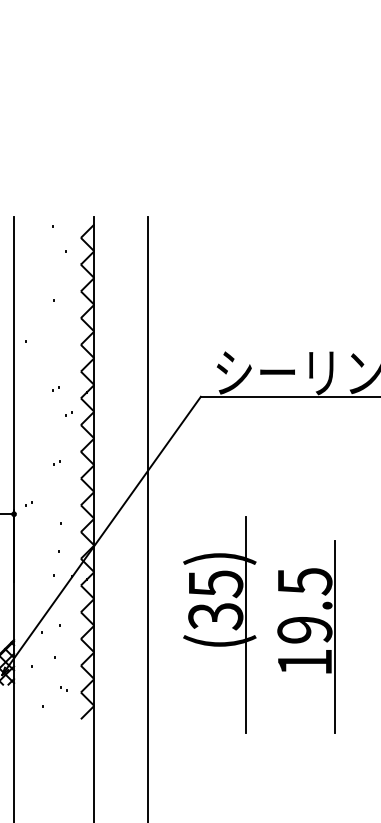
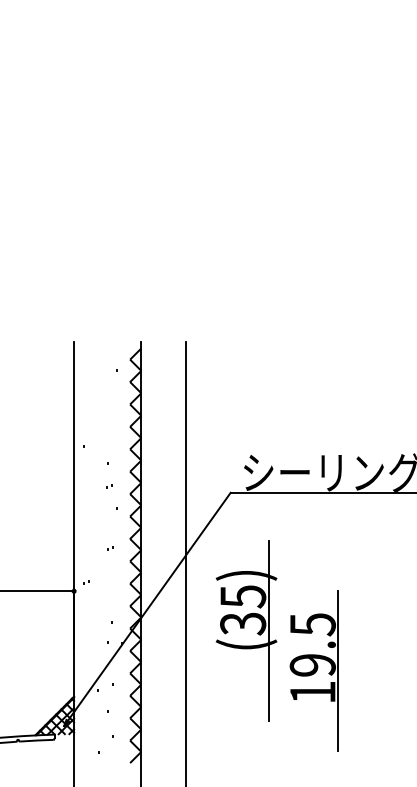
part: (219, 624) -> (246, 630), moved
part: (305, 636) -> (313, 670), moved

